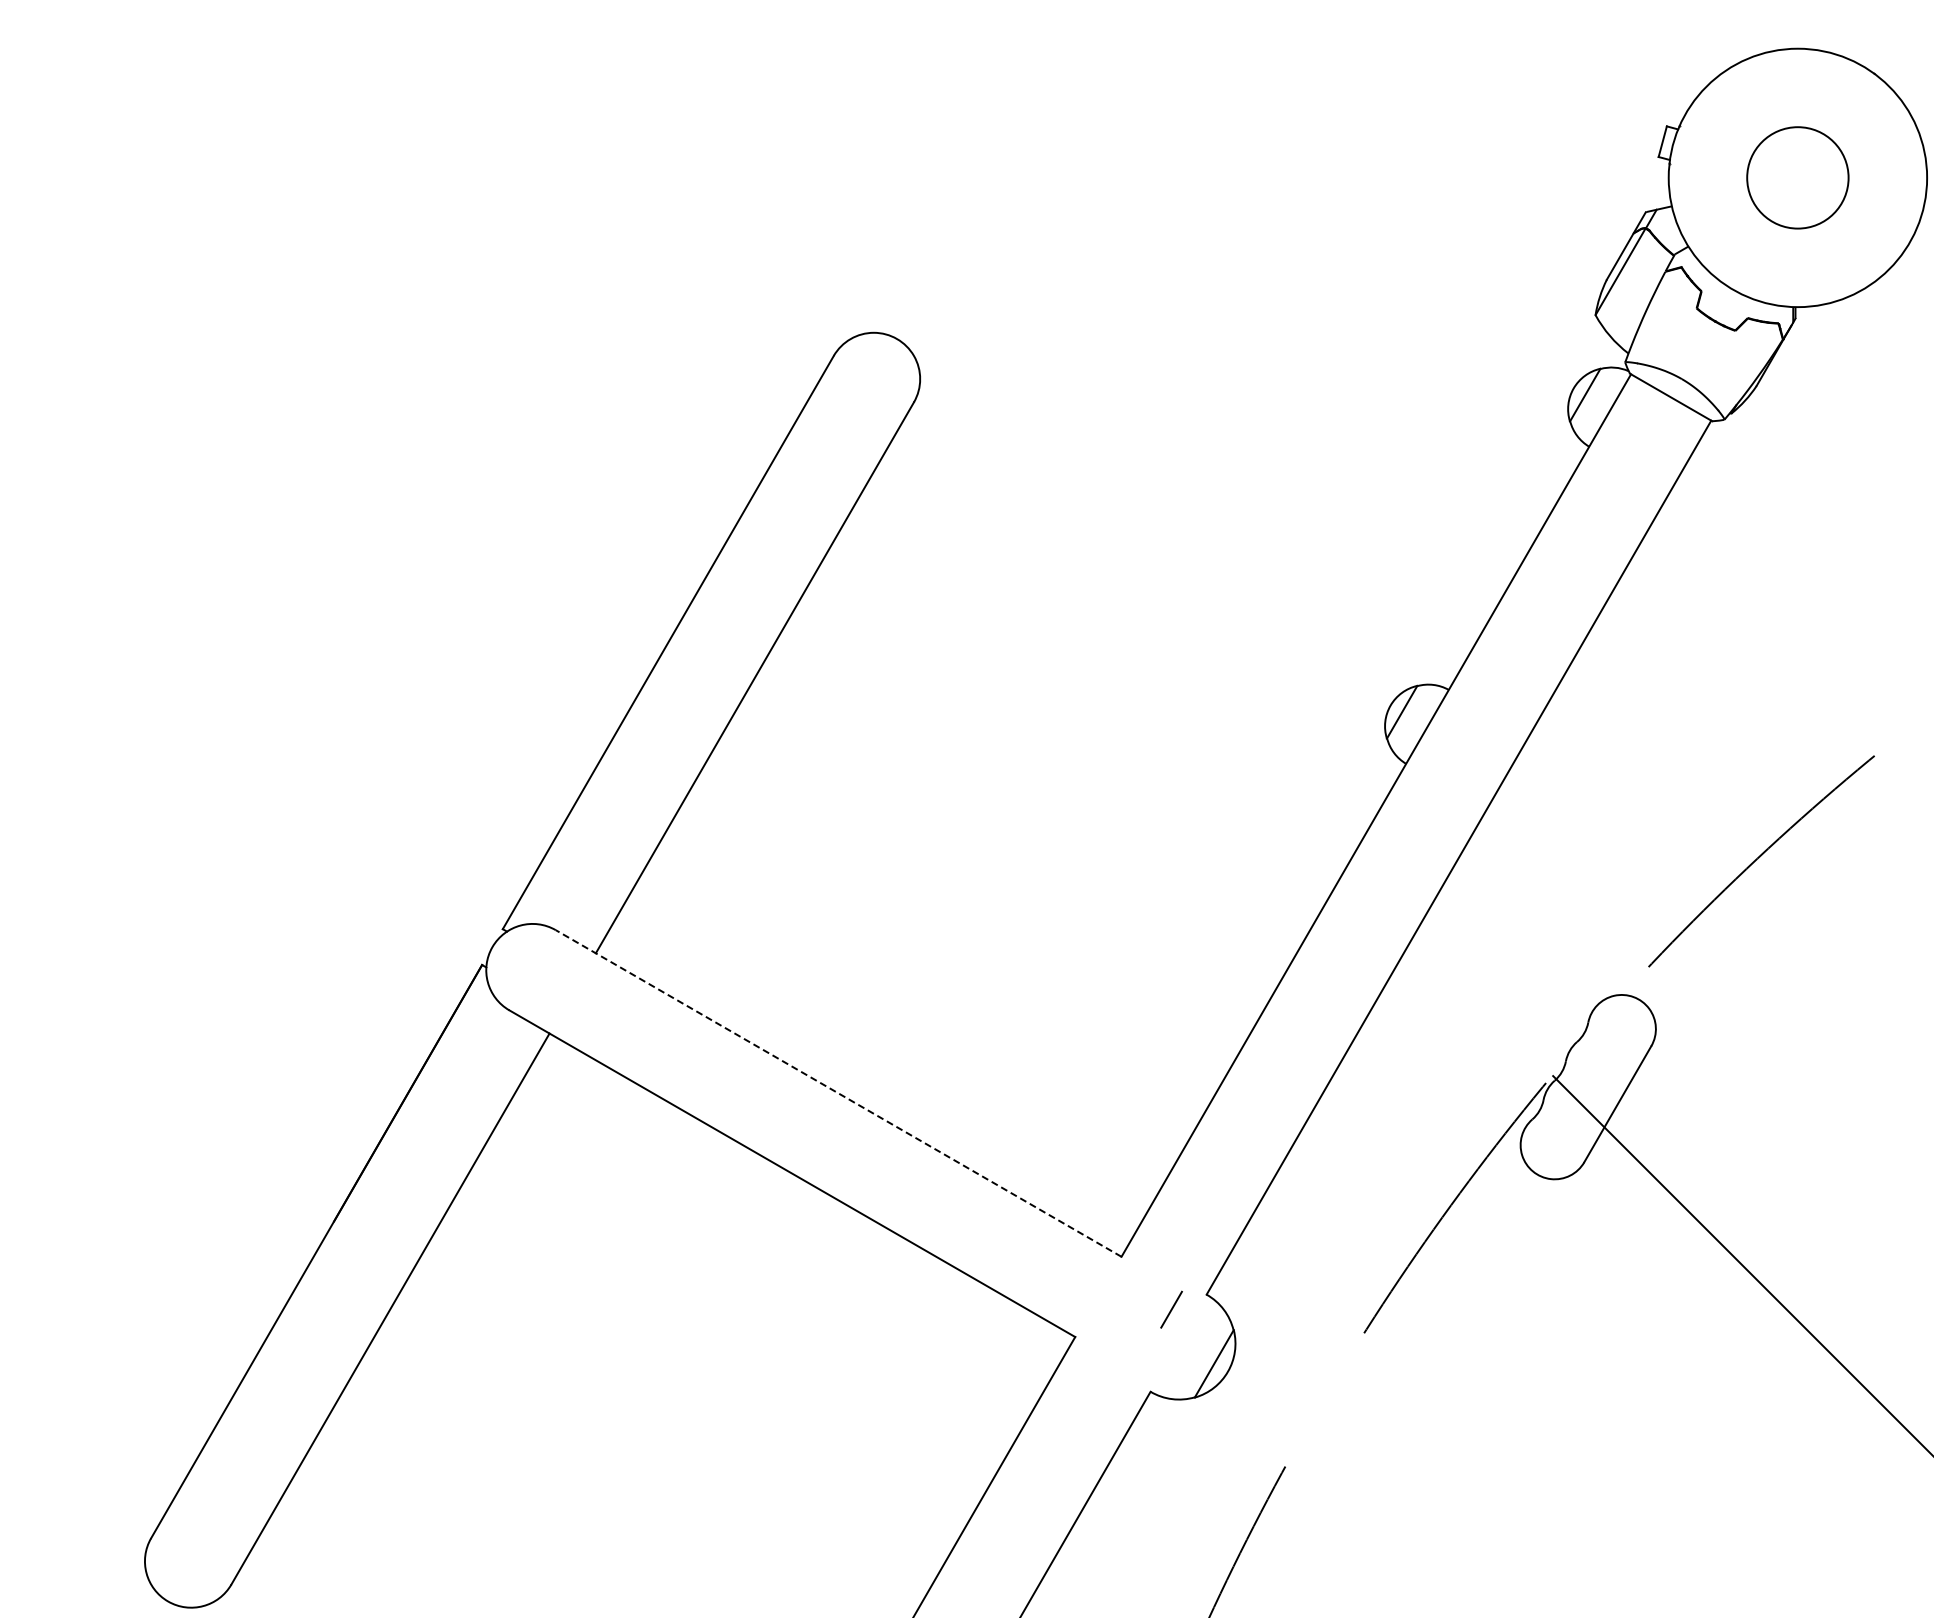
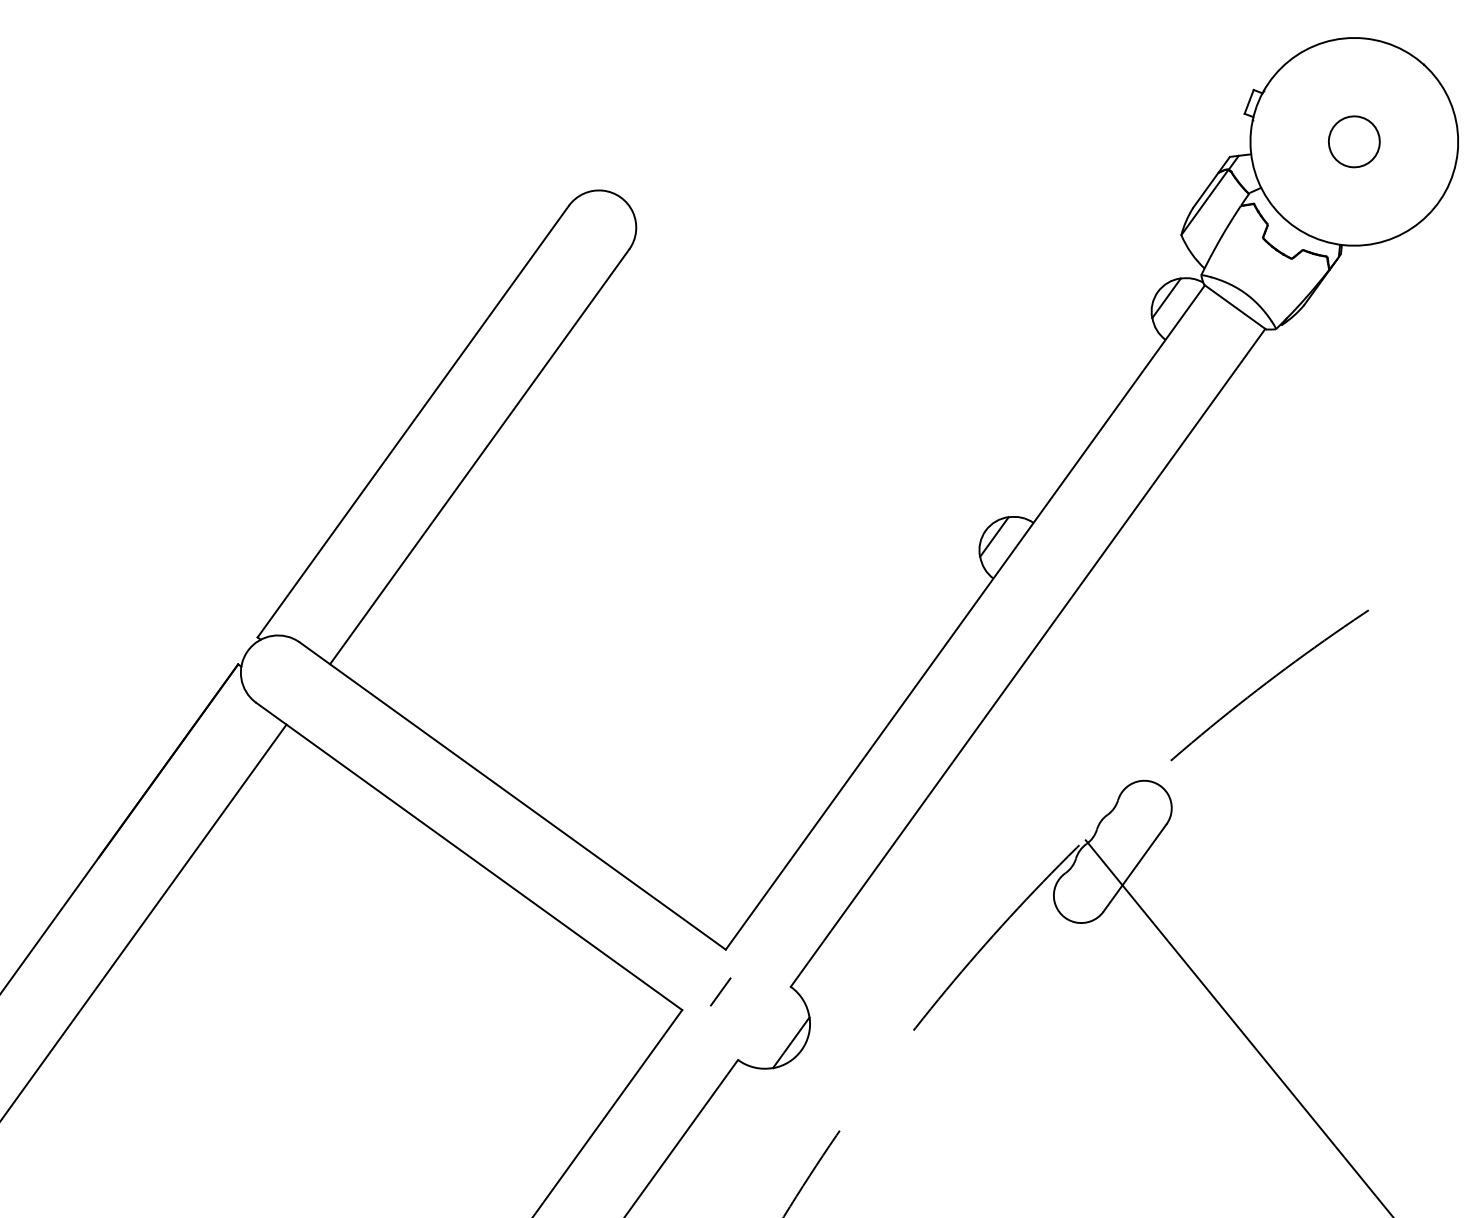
circle: (1797, 177) -> (1354, 141), size x0.62
line: (838, 1093) -> (512, 796), dashed -> solid
line: (1171, 1309) -> (720, 991), moved

